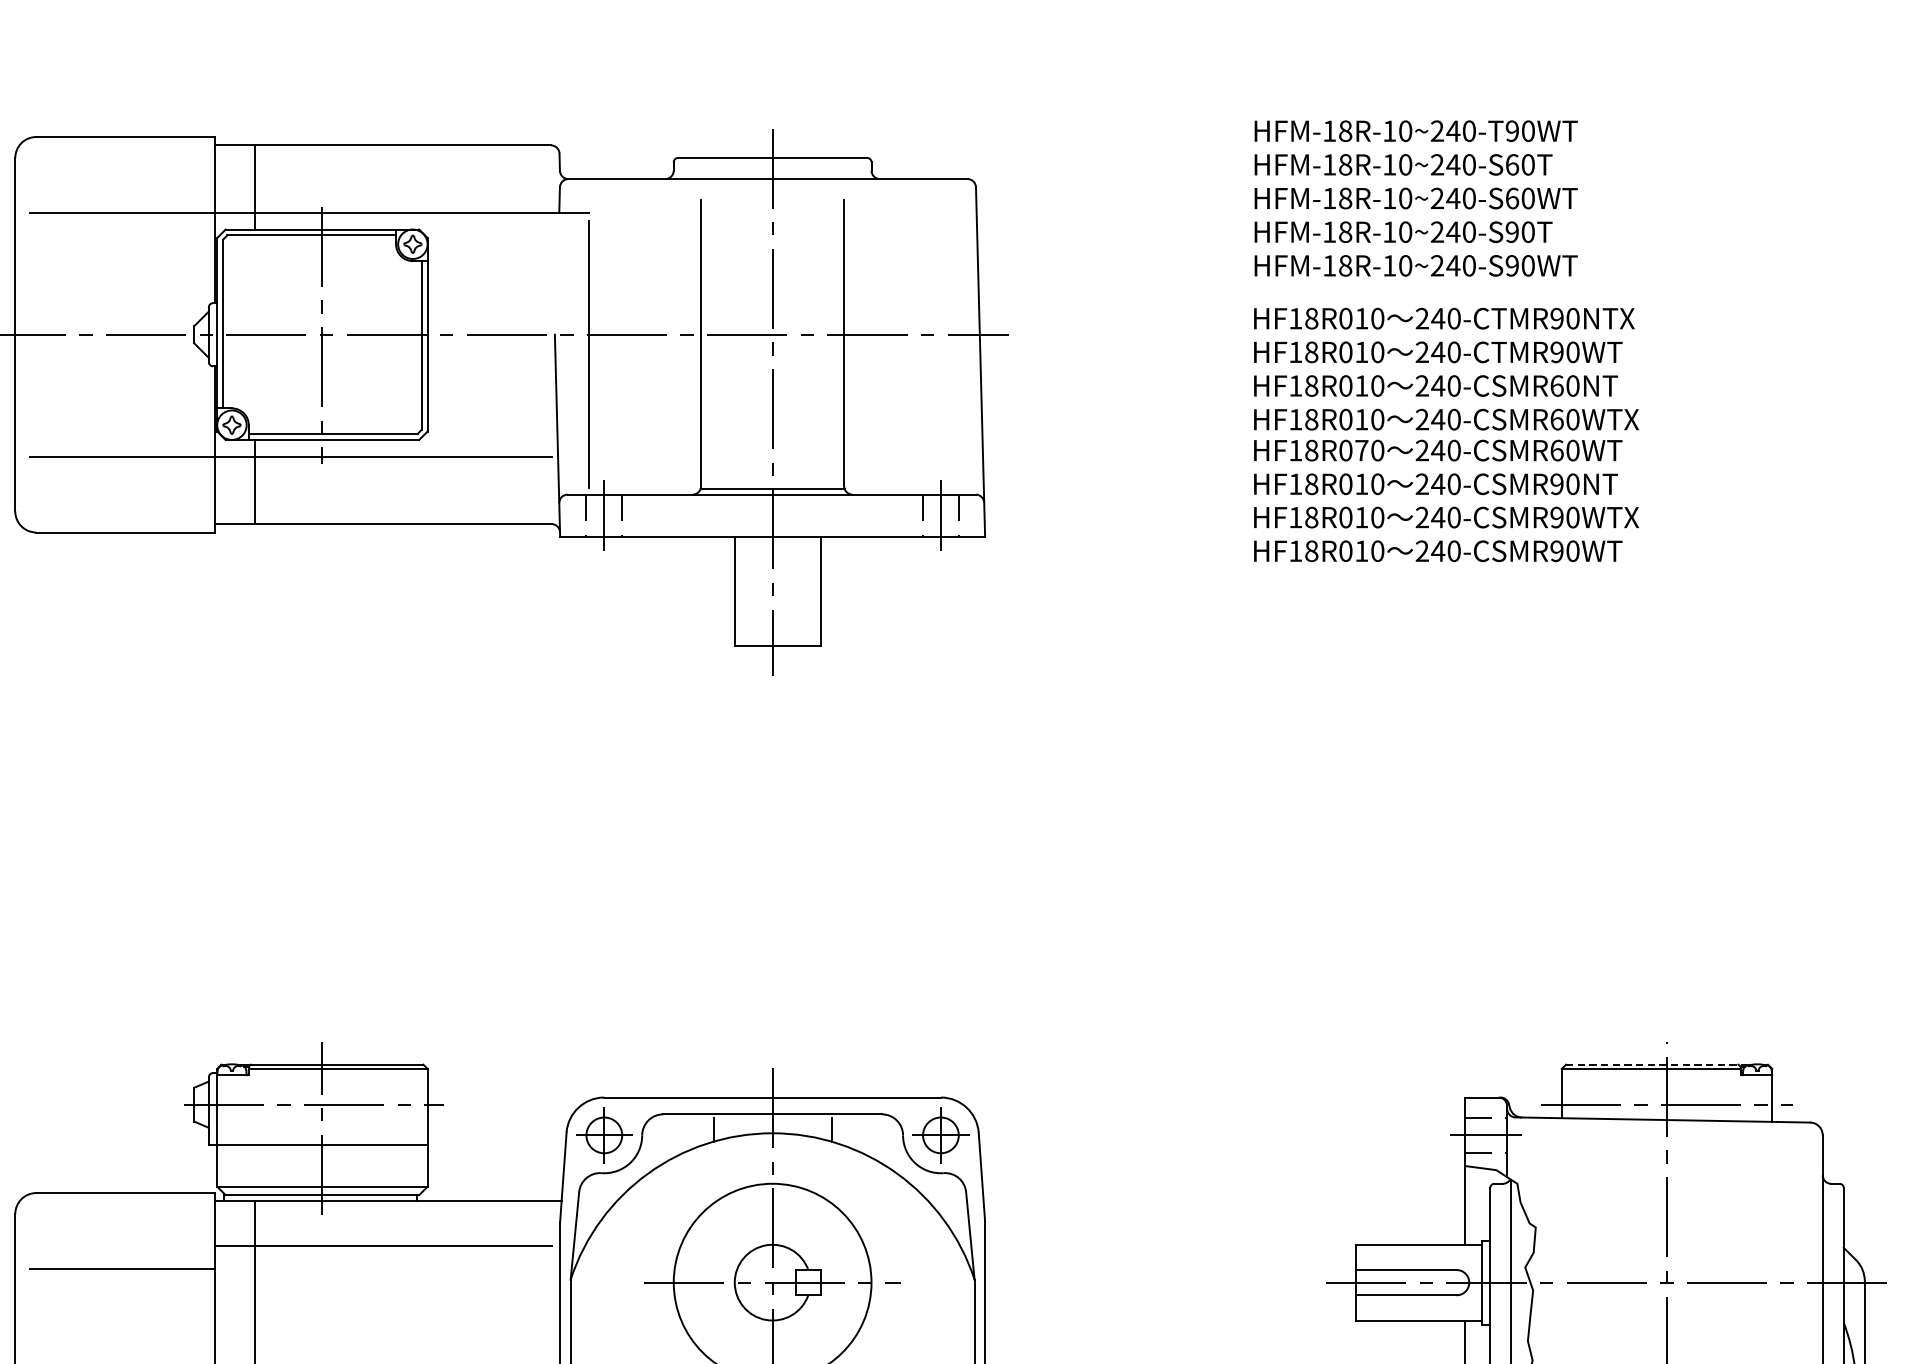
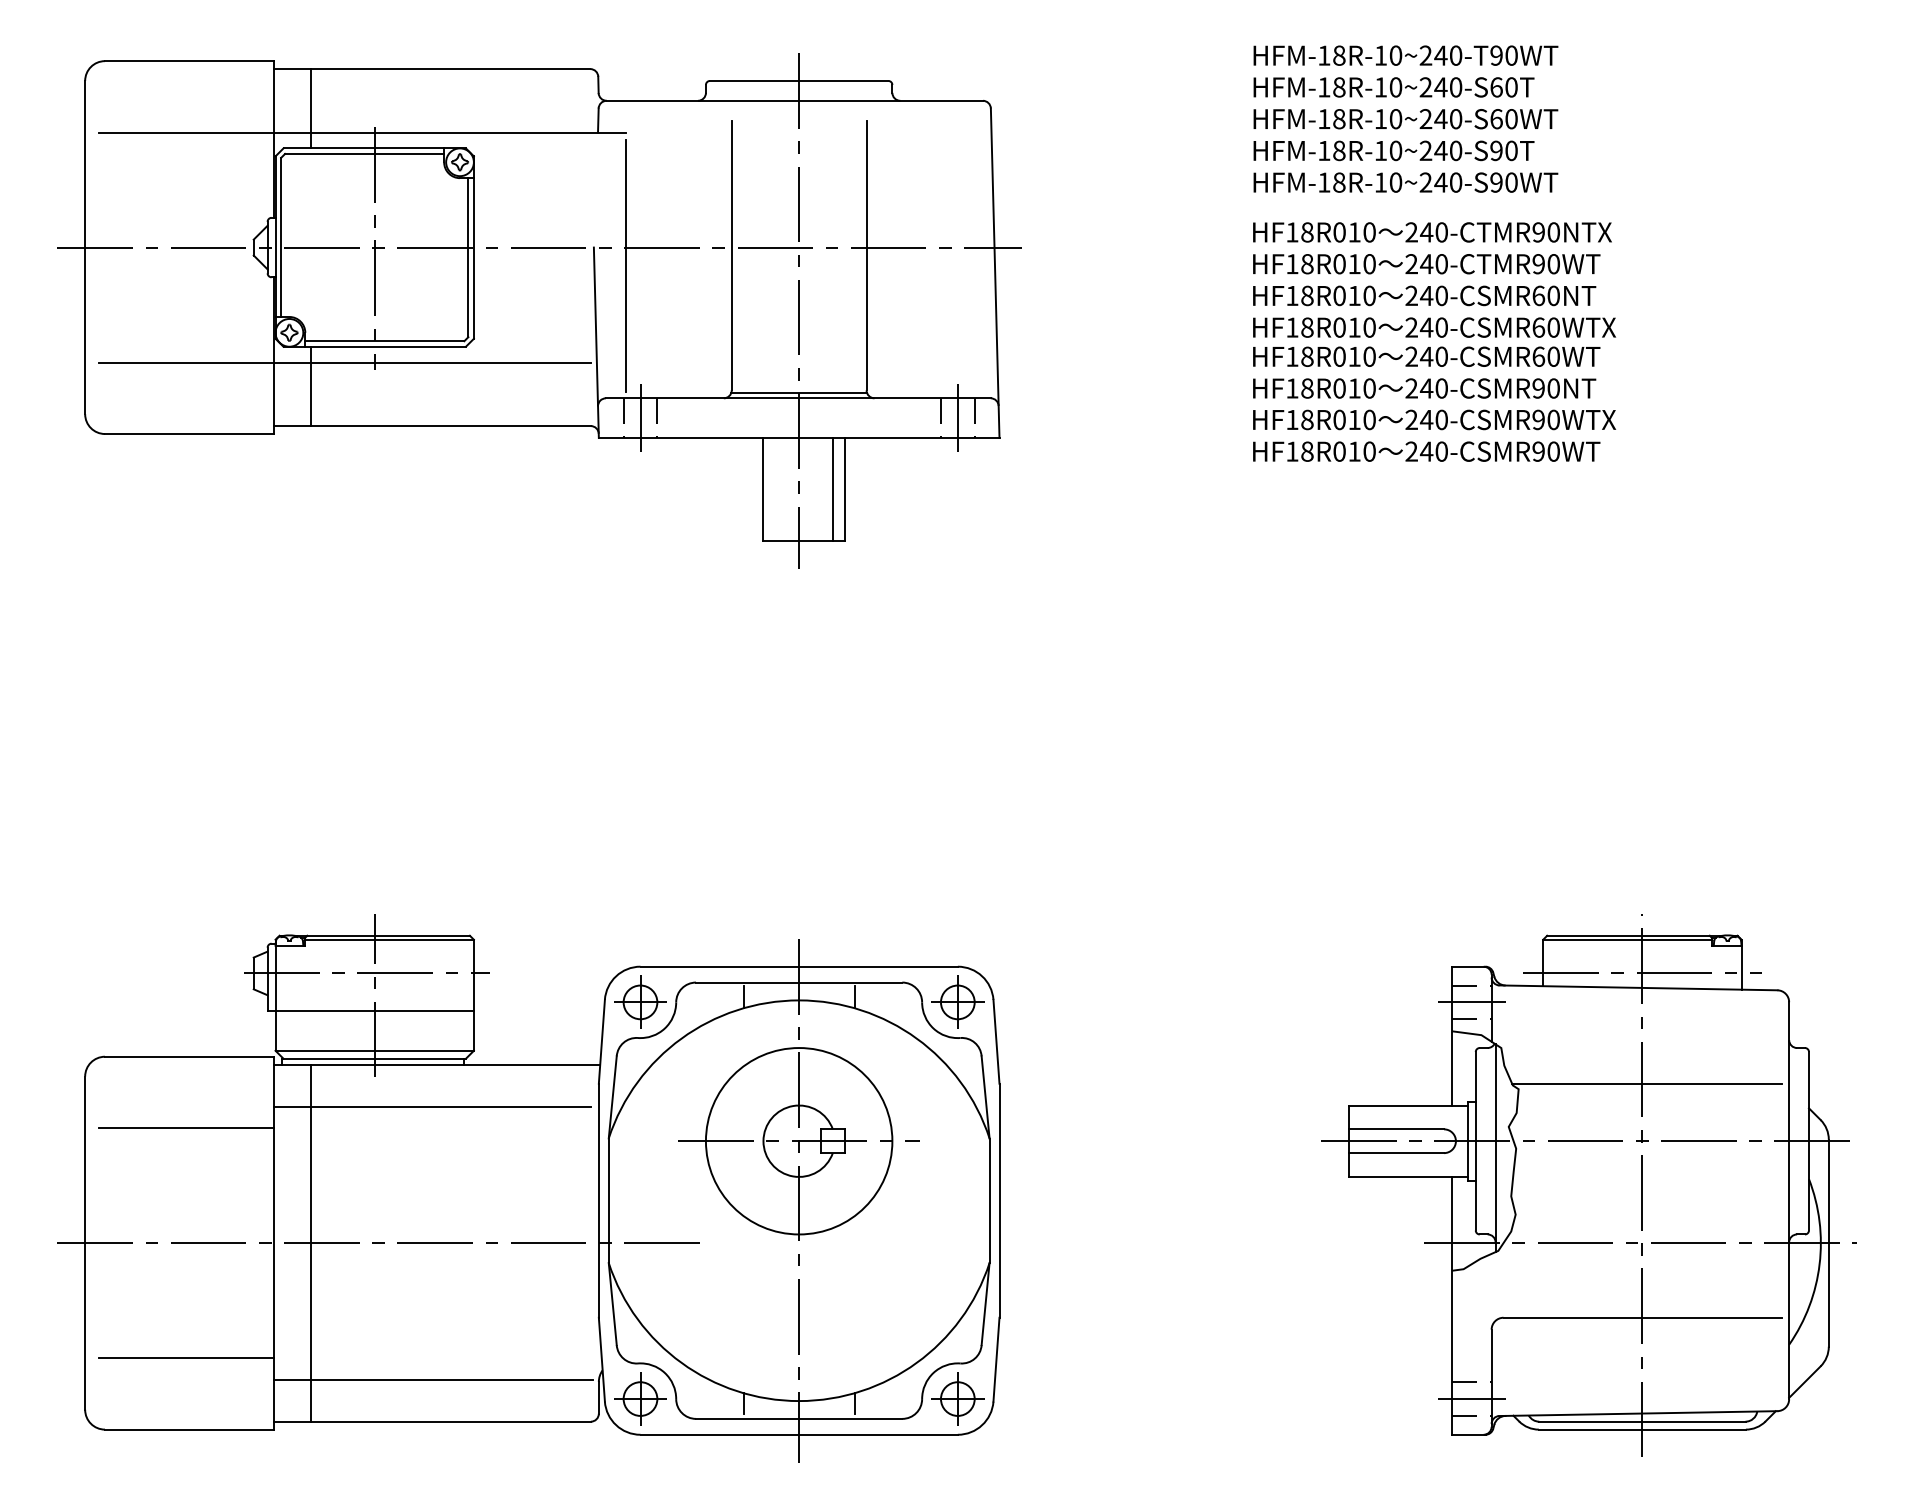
text: (1361, 450) -> (1354, 356), HF18R070 -> HF18R010
line: (807, 591) -> (832, 489), added
line: (1658, 1064) -> (1634, 935), dashed -> solid
line: (1672, 1221) -> (1647, 1083), added

